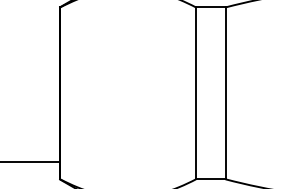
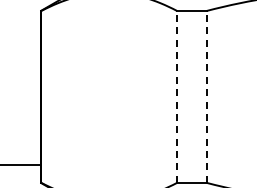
line: (196, 93) -> (177, 97), solid -> dashed
line: (225, 93) -> (206, 97), solid -> dashed

